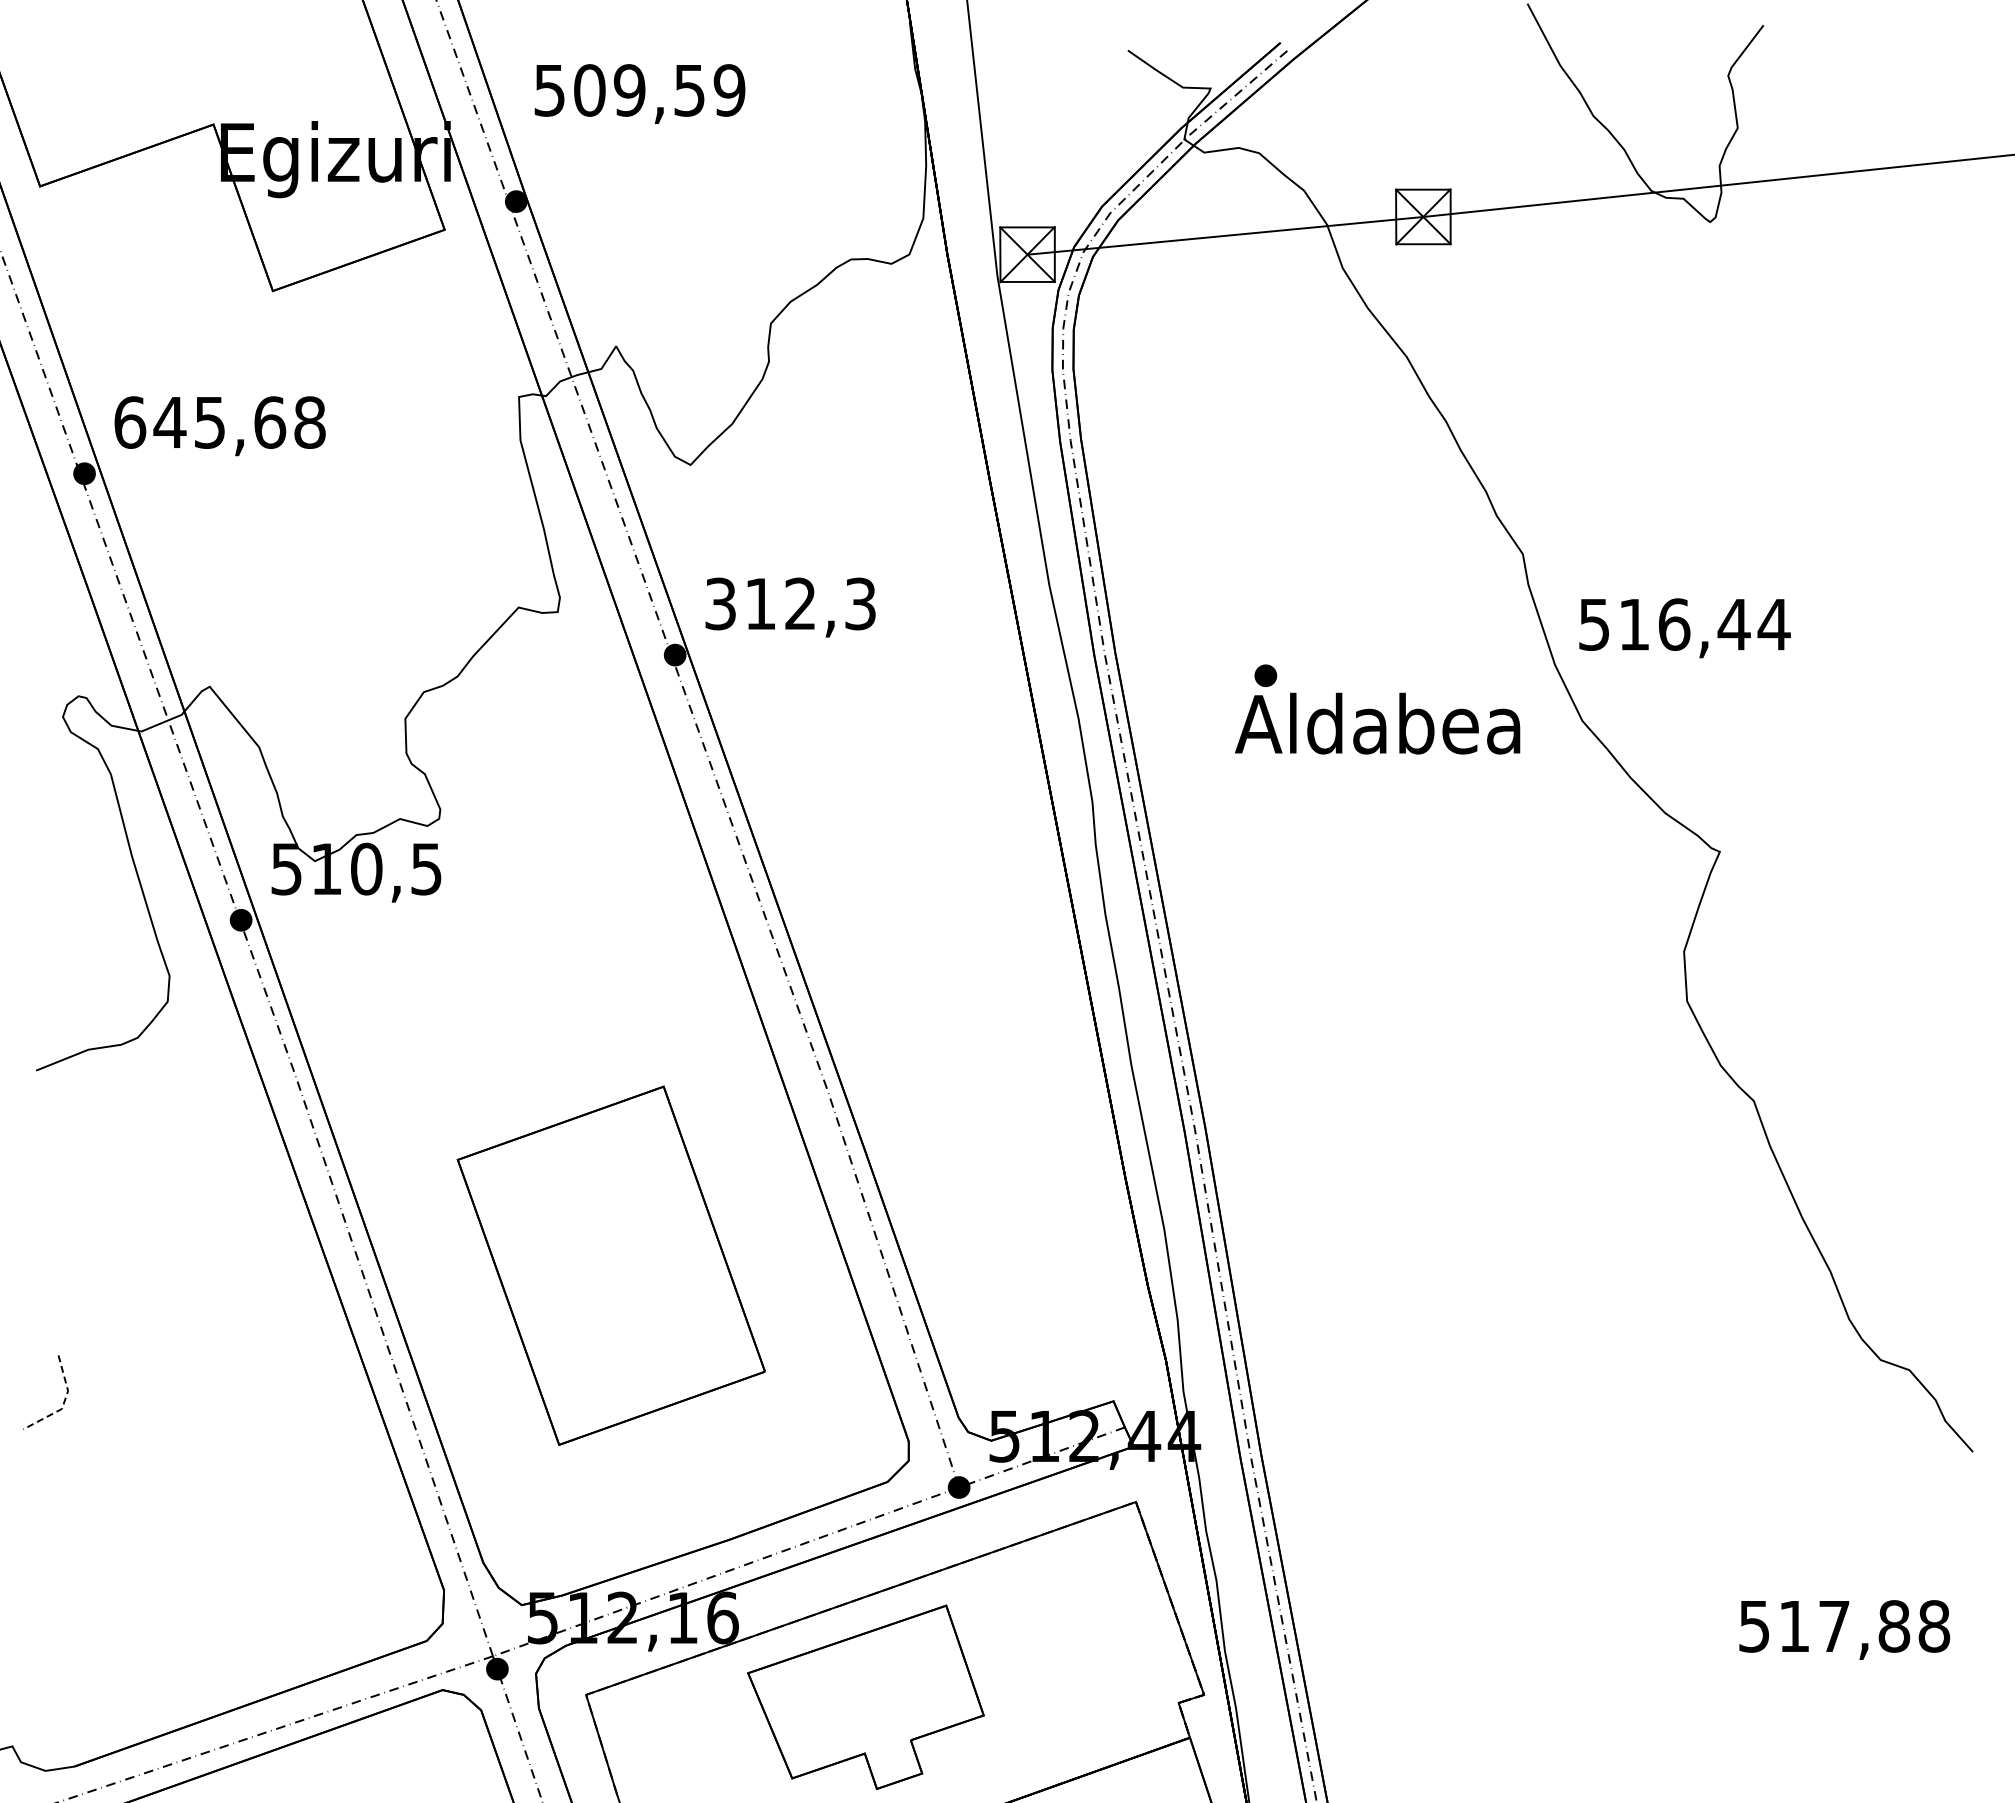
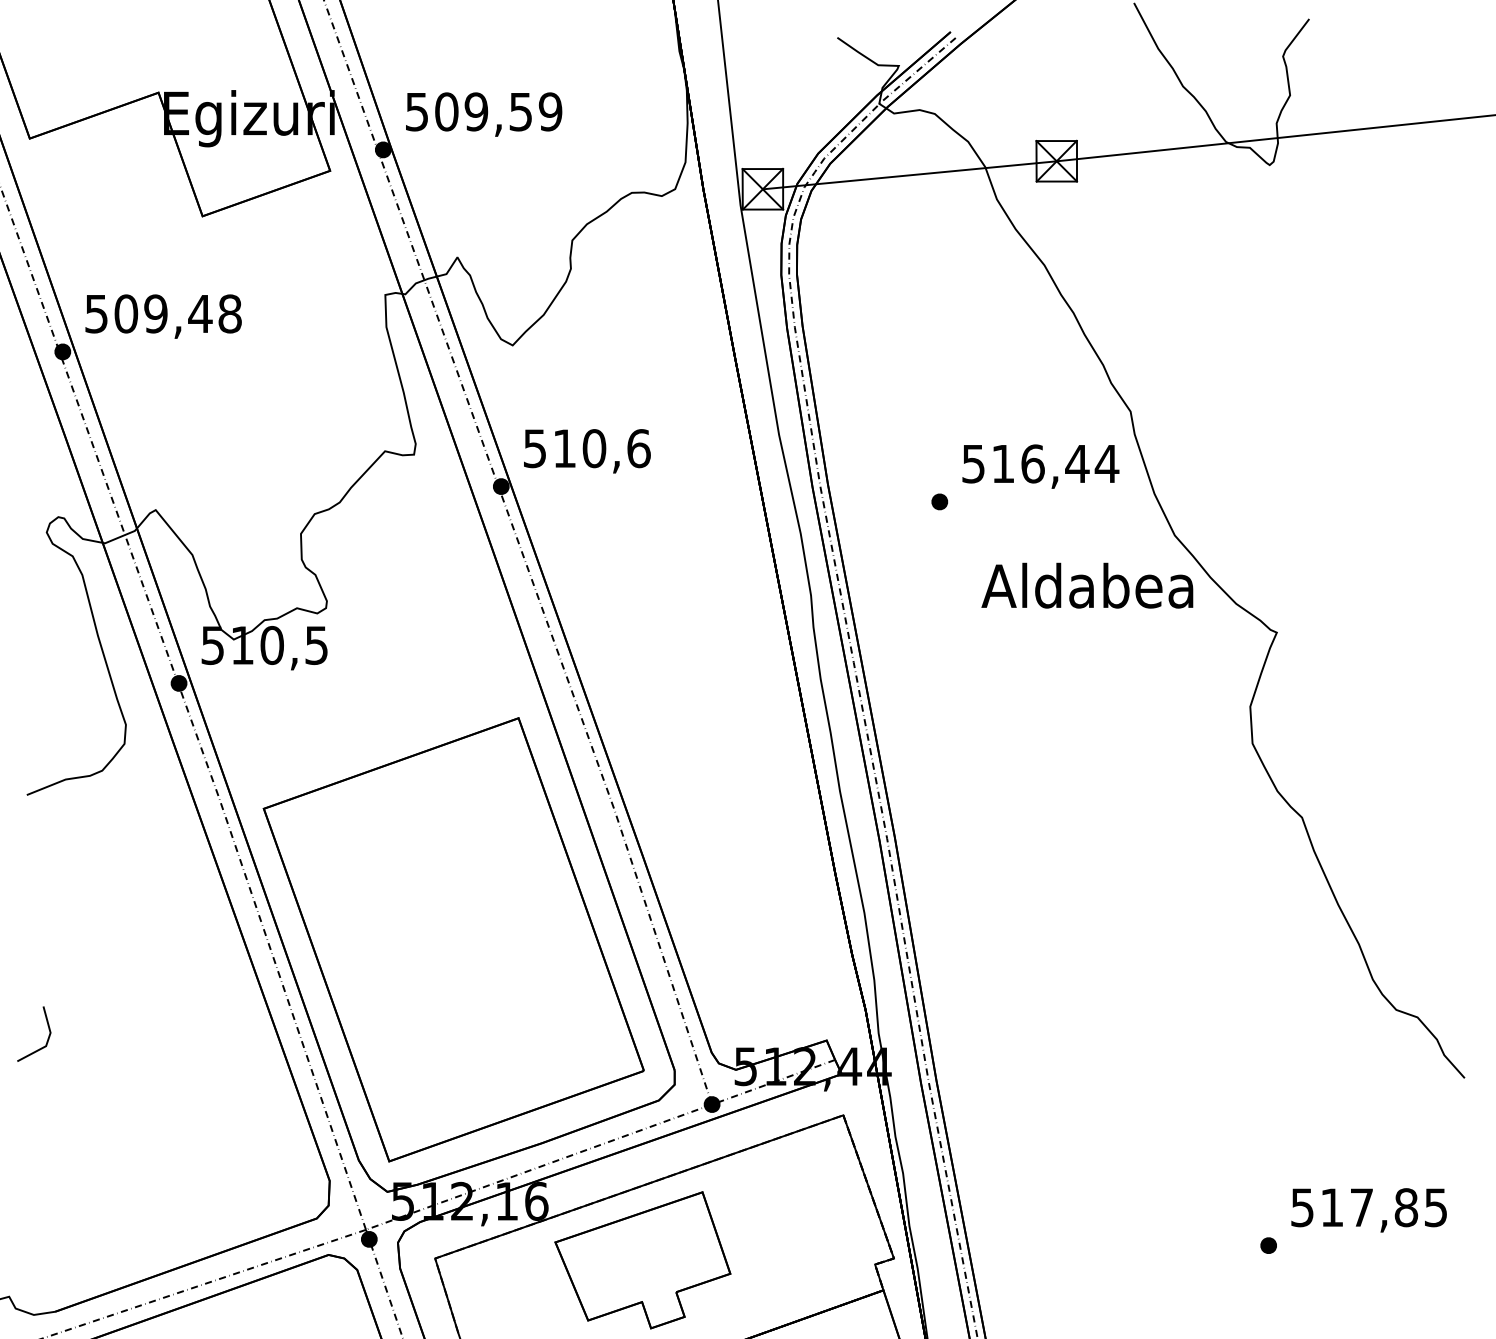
text: (639, 93) -> (483, 114), moved
text: (200, 422) -> (148, 313), 645,68 -> 509,48
text: (791, 603) -> (587, 448), 312,3 -> 510,6
text: (1684, 628) -> (1040, 466), moved
text: (1377, 723) -> (1087, 585), moved
part: (611, 1265) -> (454, 939), size x1.67
line: (64, 1403) -> (47, 1042), dashed -> solid
text: (1934, 1626) -> (1436, 1207), 517,88 -> 517,85
part: (1708, 1677) -> (1268, 1245), added

